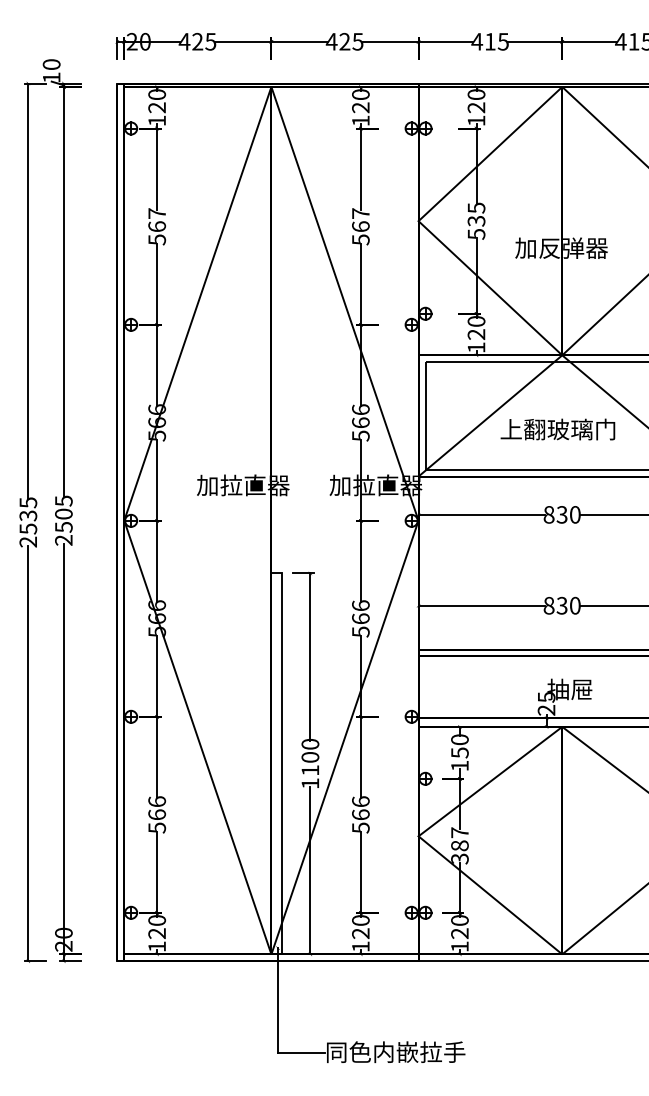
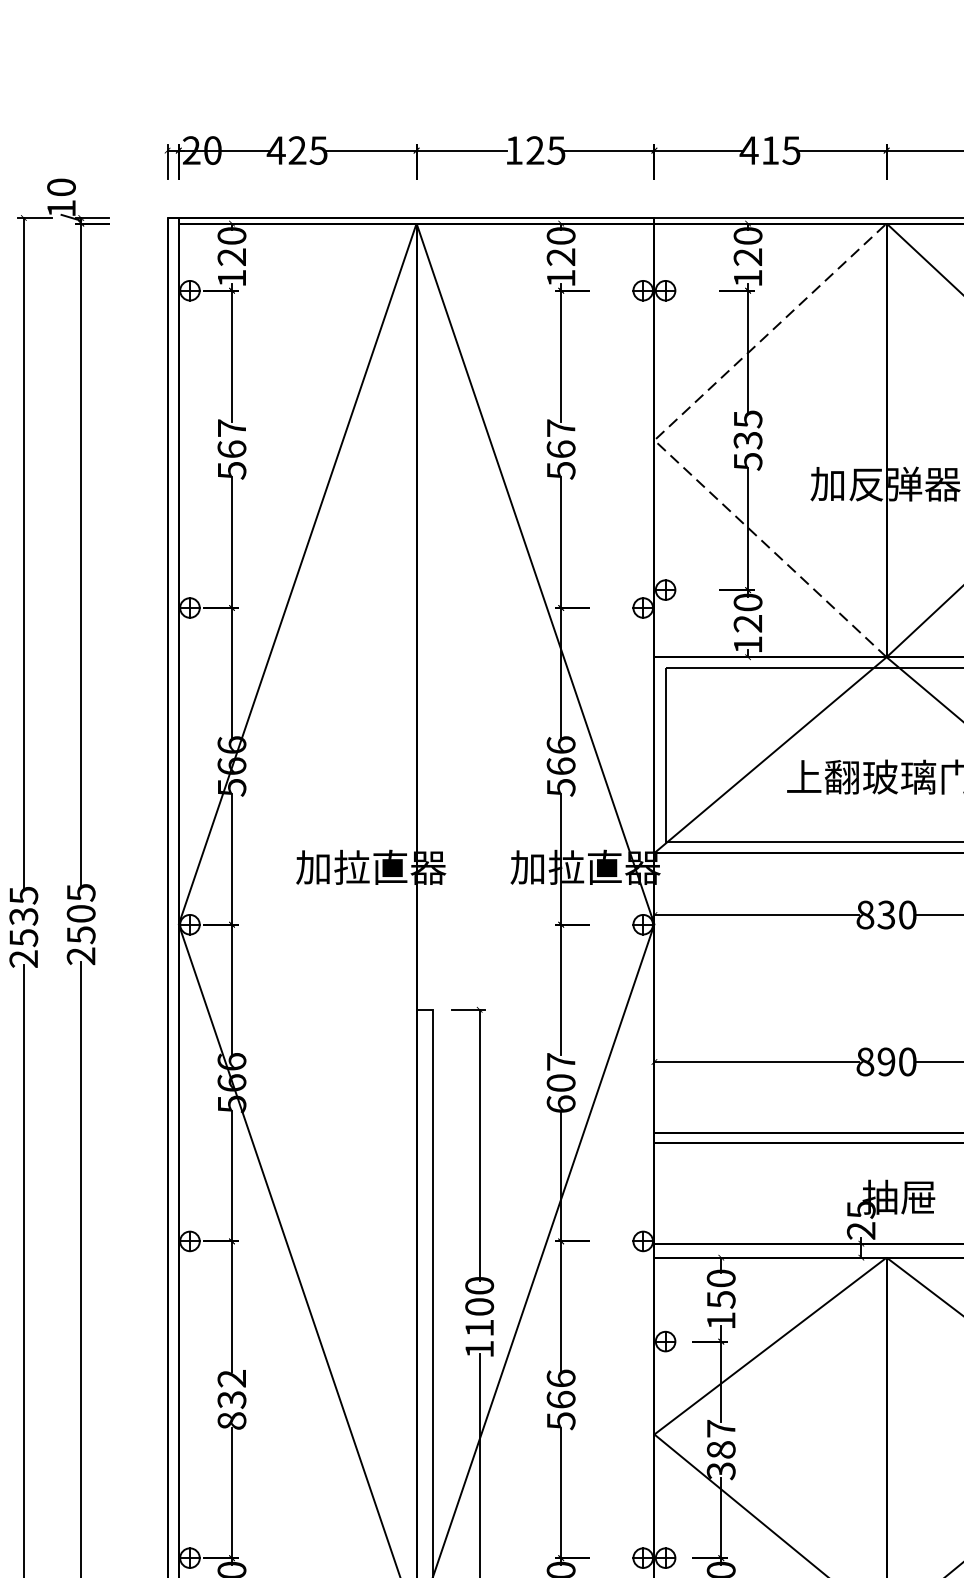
text: (331, 41) -> (513, 150), 425 -> 125
line: (418, 221) -> (654, 440), solid -> dashed
text: (561, 605) -> (885, 1061), 830 -> 890
text: (360, 618) -> (560, 1082), 566 -> 607
text: (157, 814) -> (232, 1399), 566 -> 832

